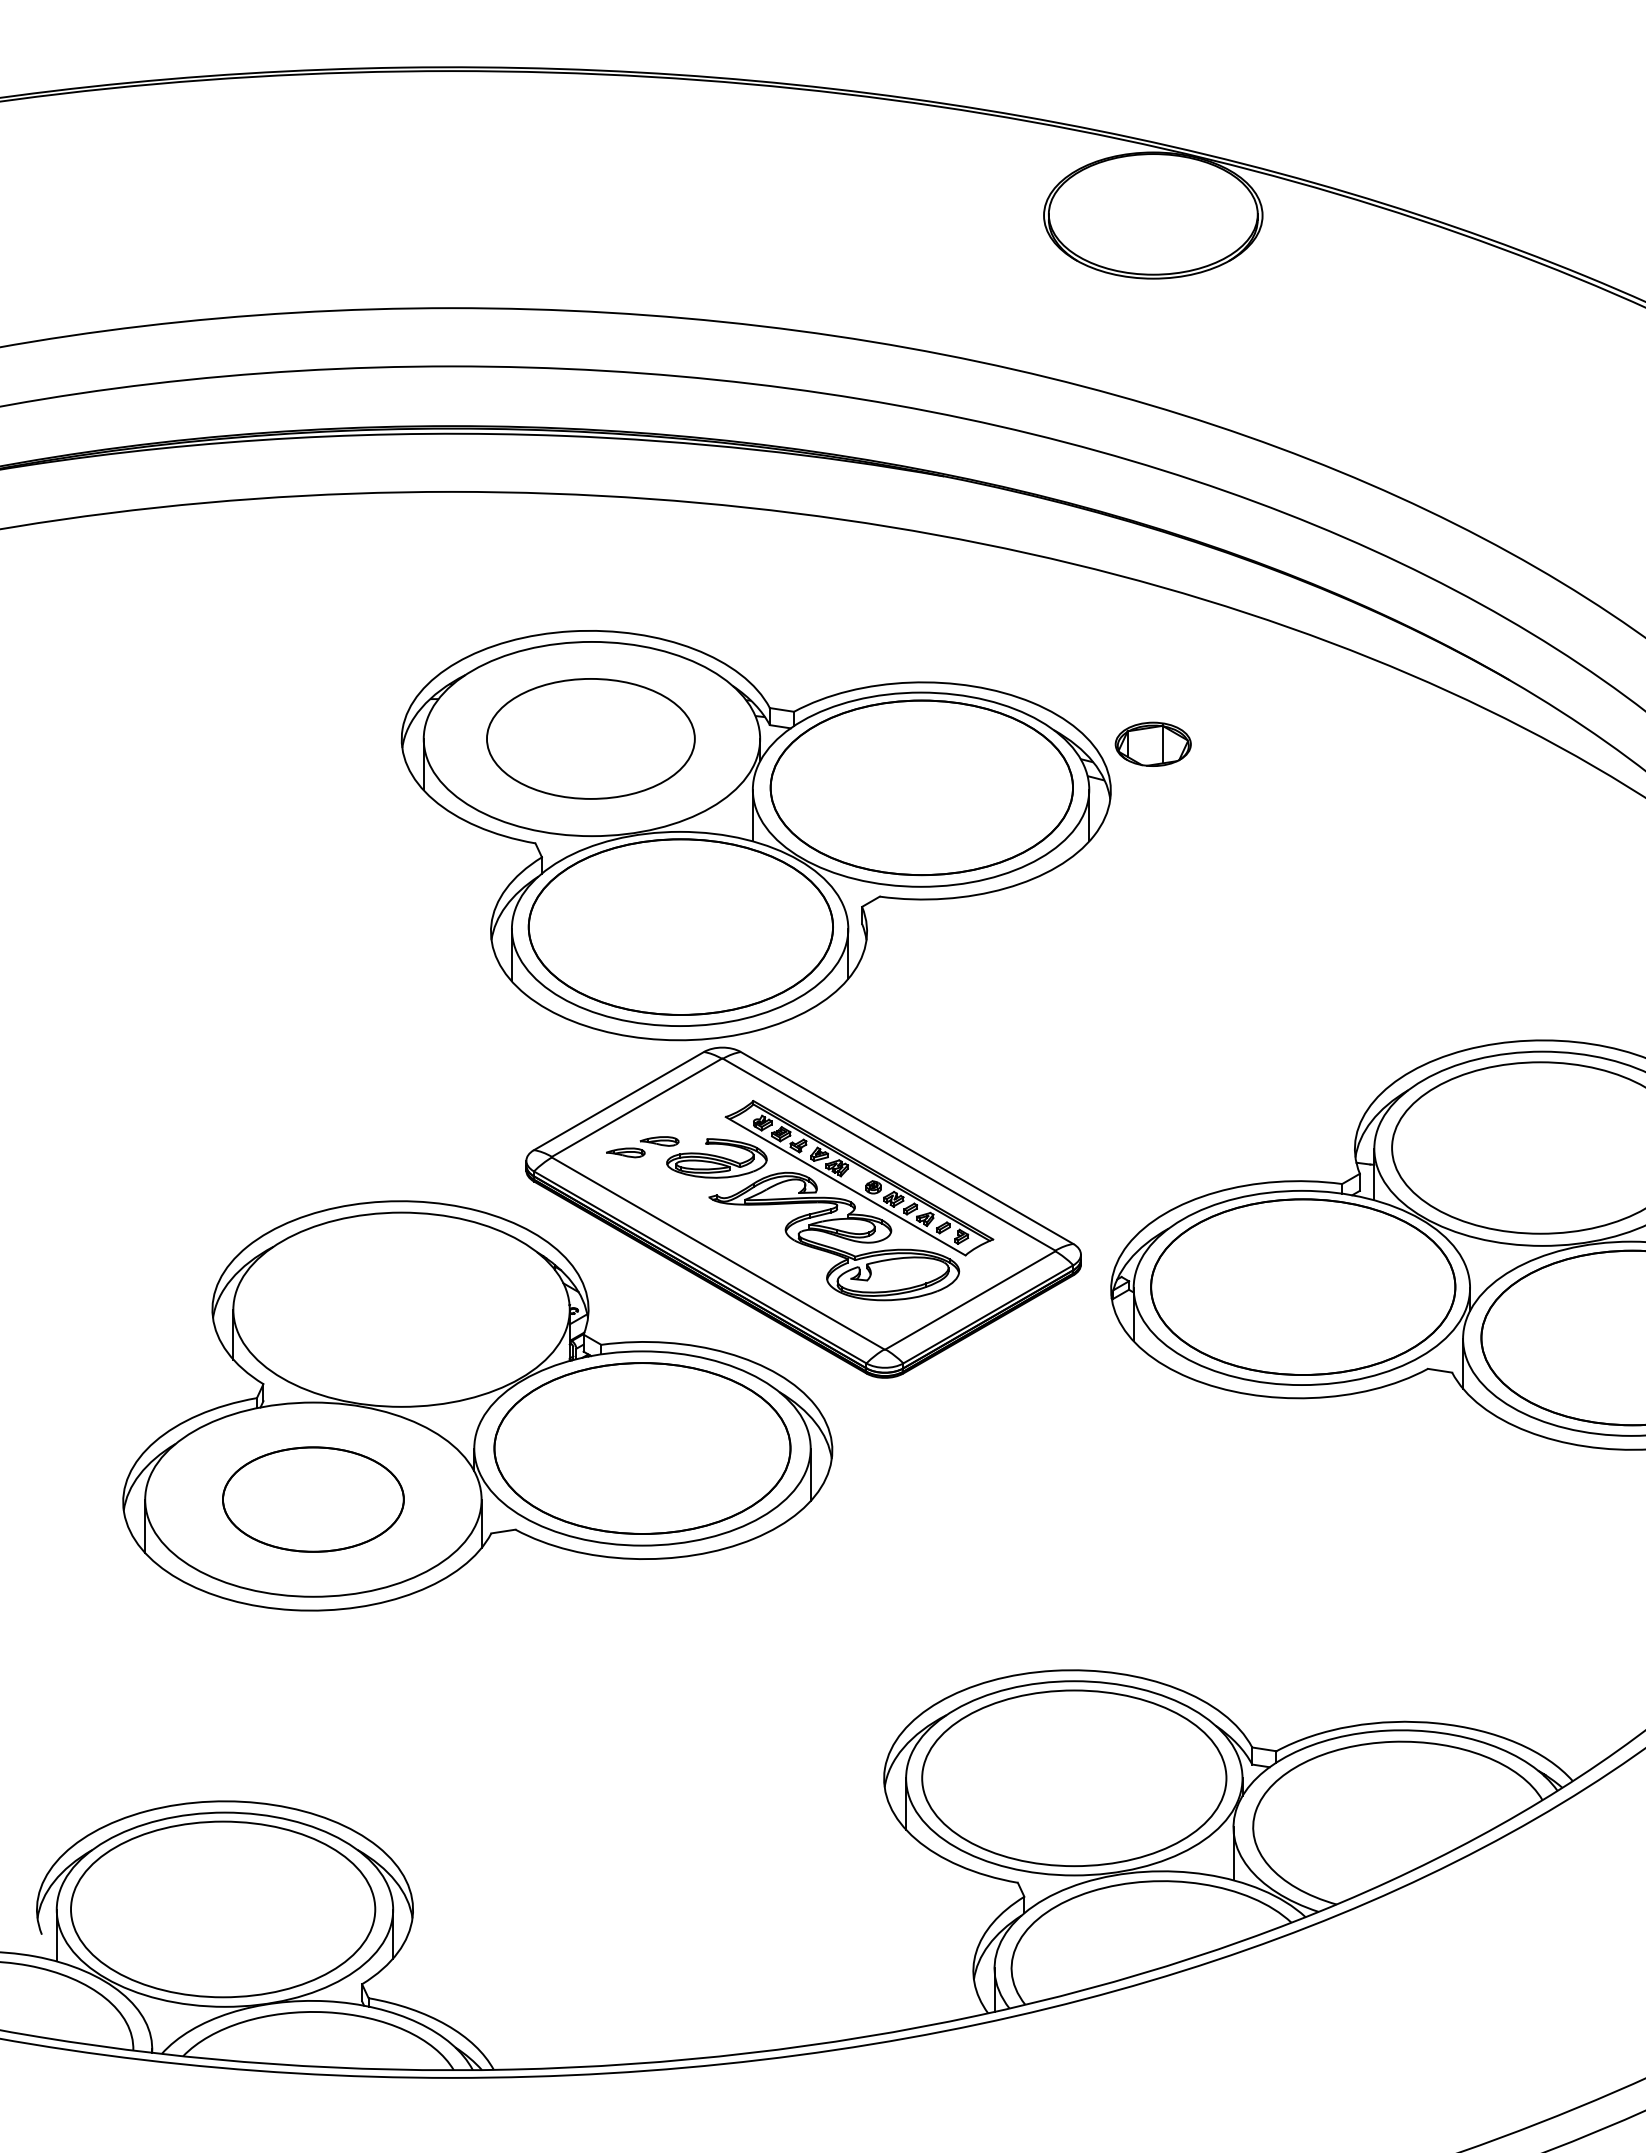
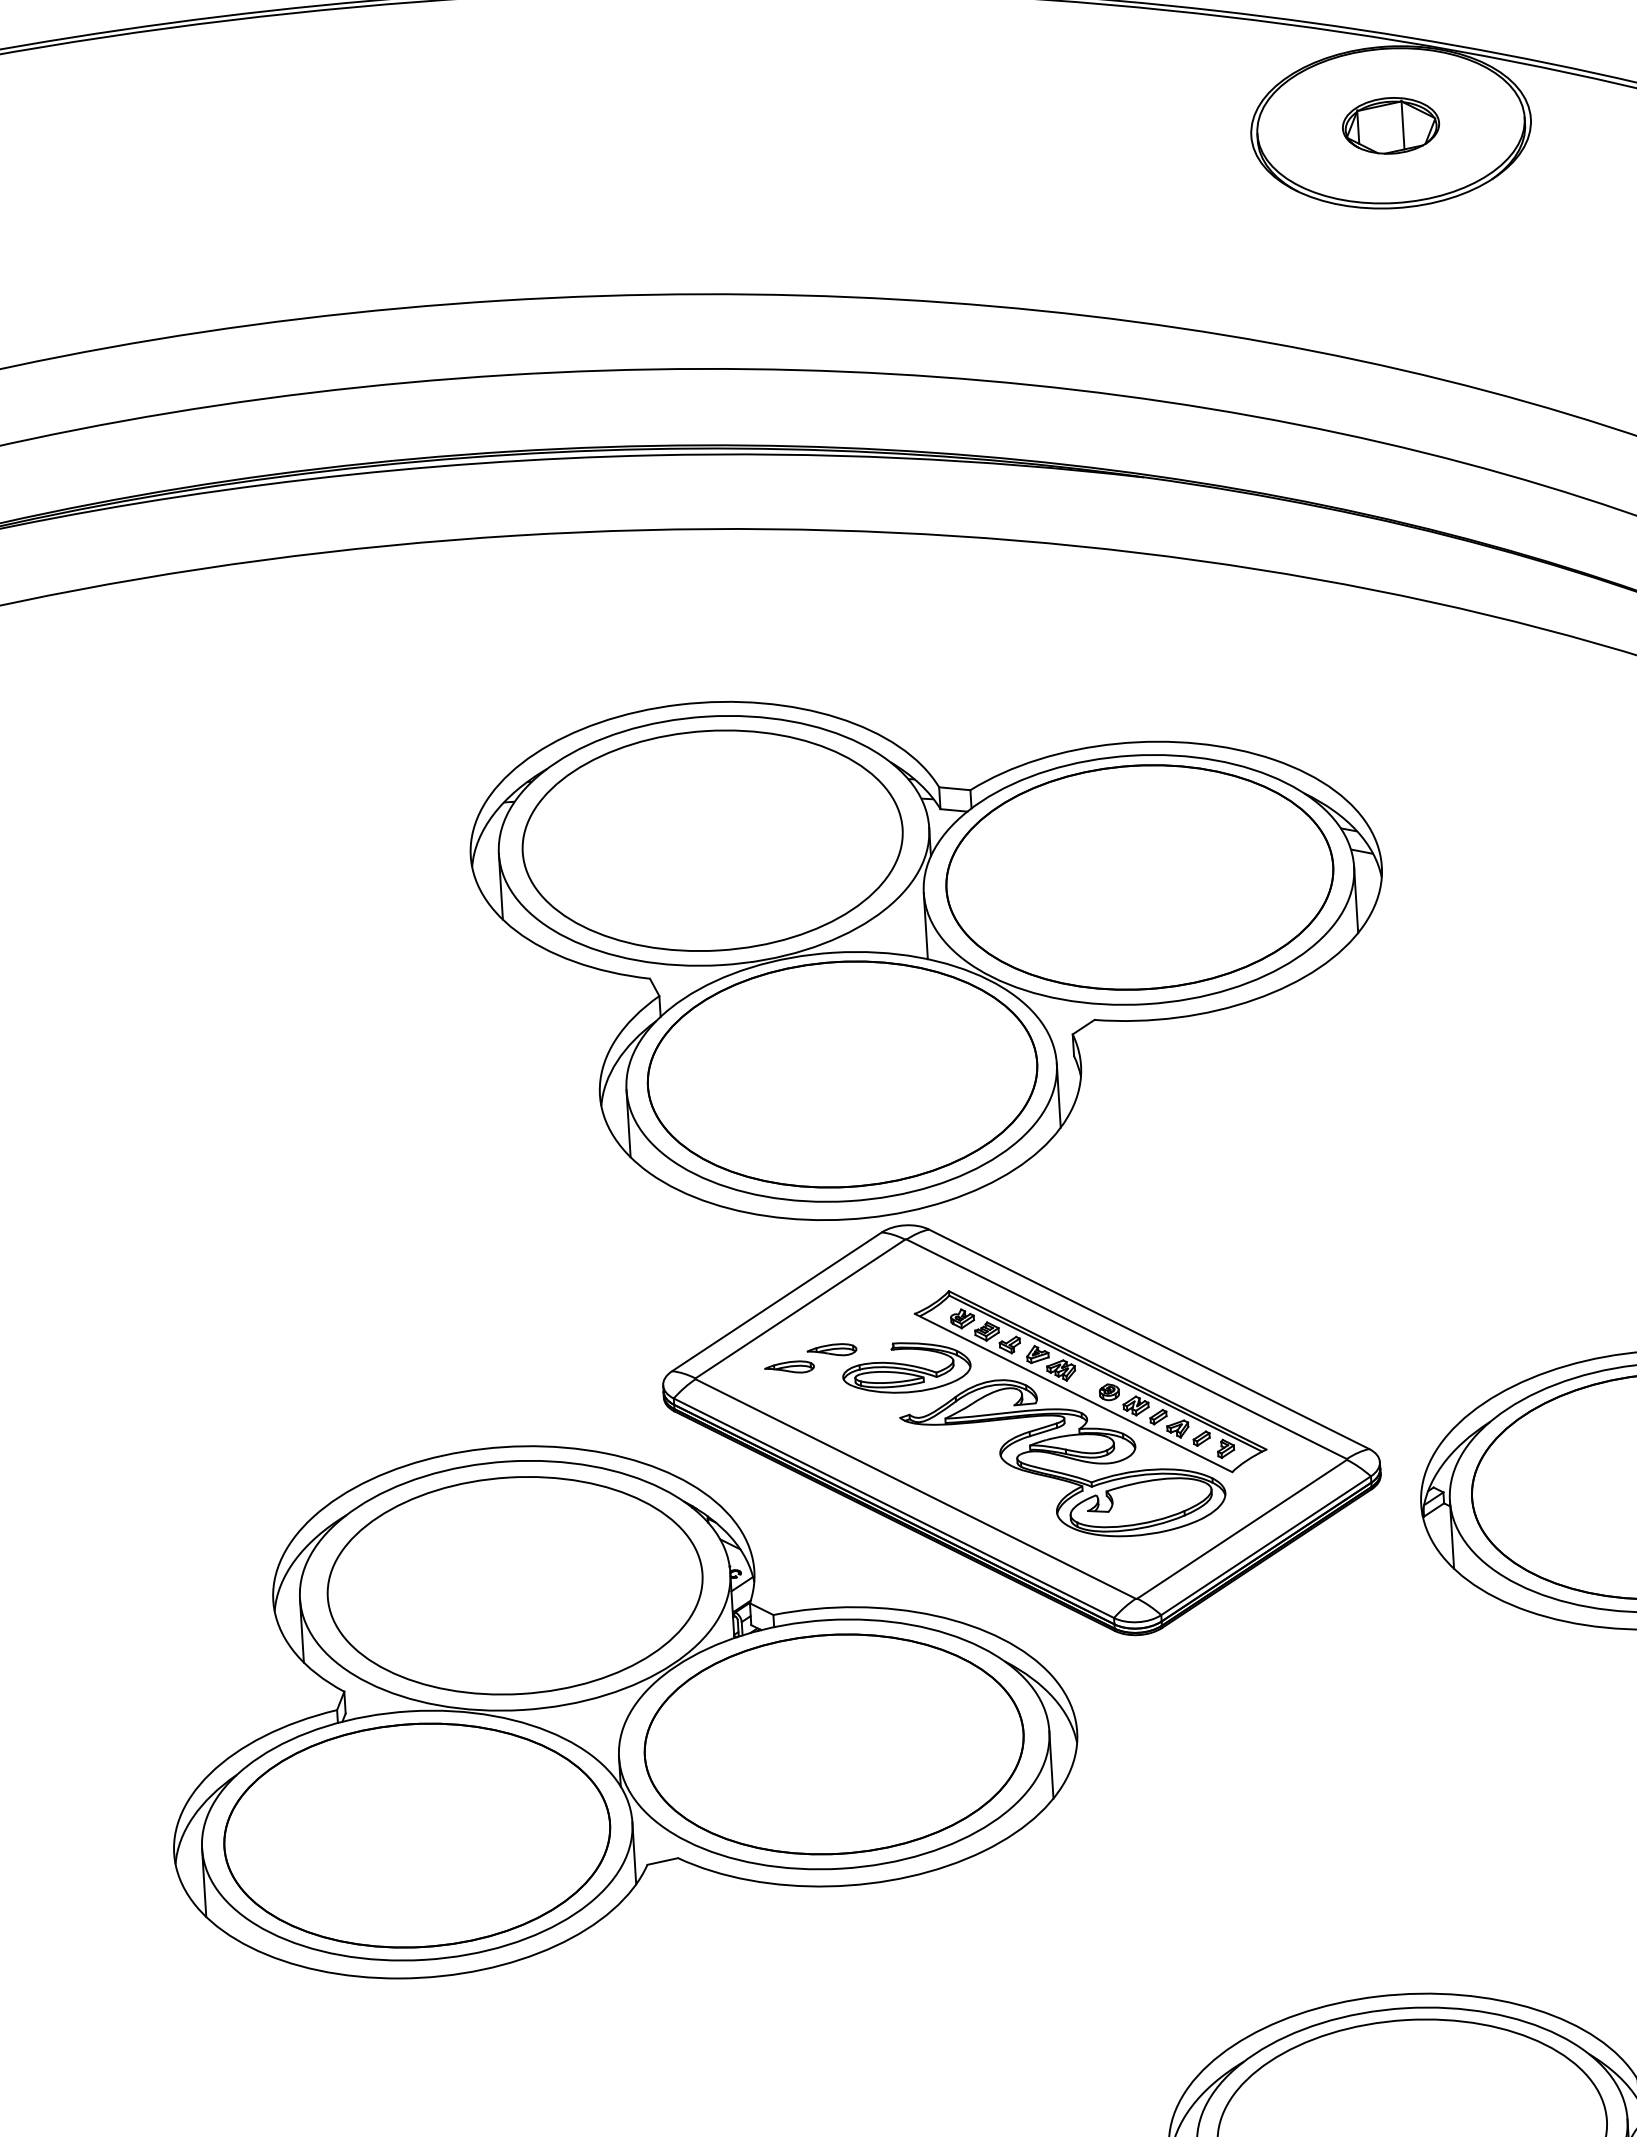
part: (590, 738) -> (712, 840), size x1.43
part: (1152, 743) -> (1389, 124), moved
part: (401, 1309) -> (515, 1585), added
part: (313, 1499) -> (417, 1835), size x1.67

